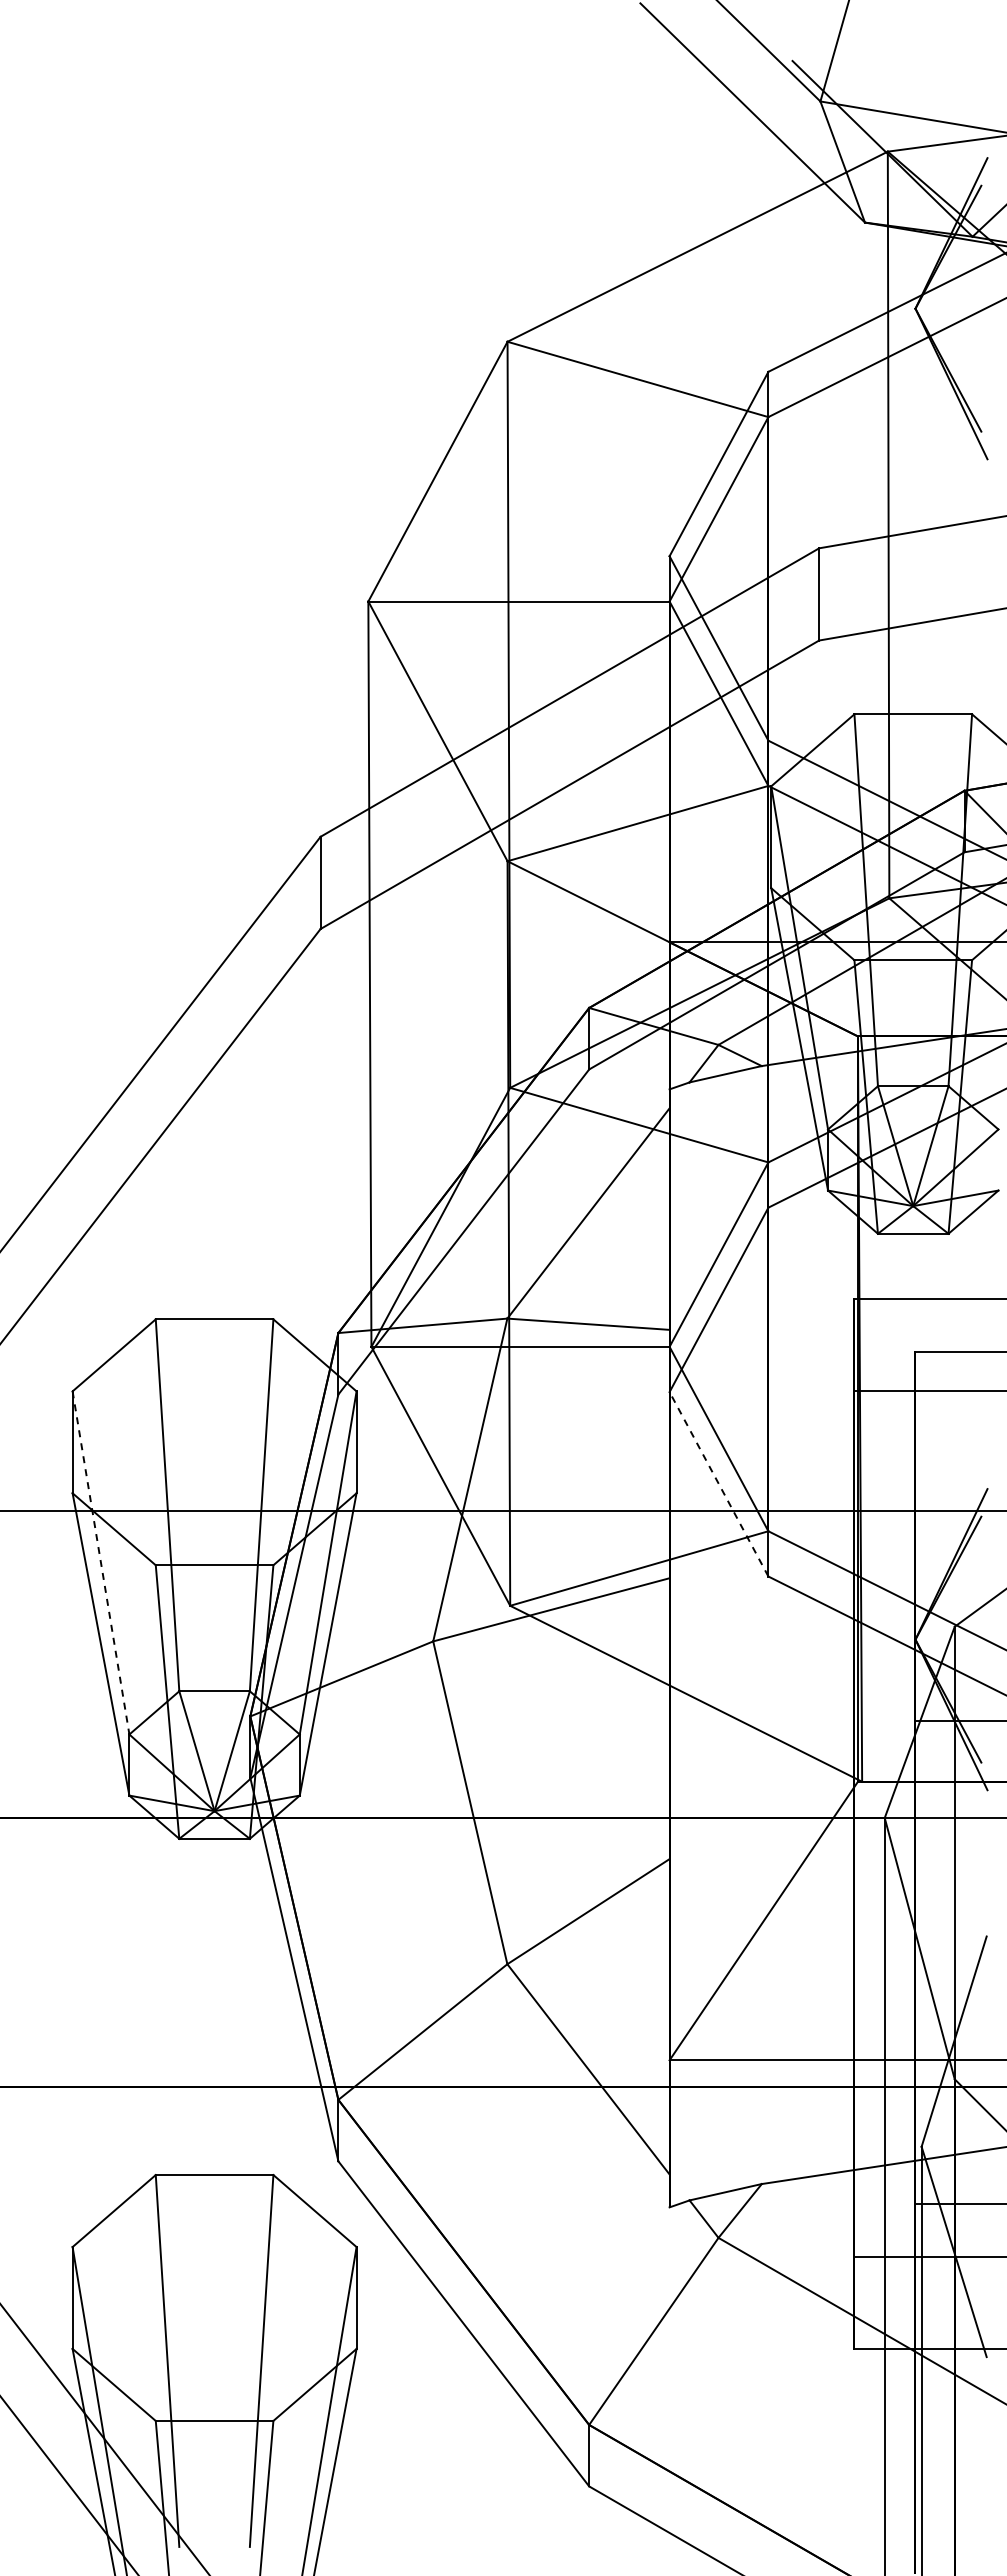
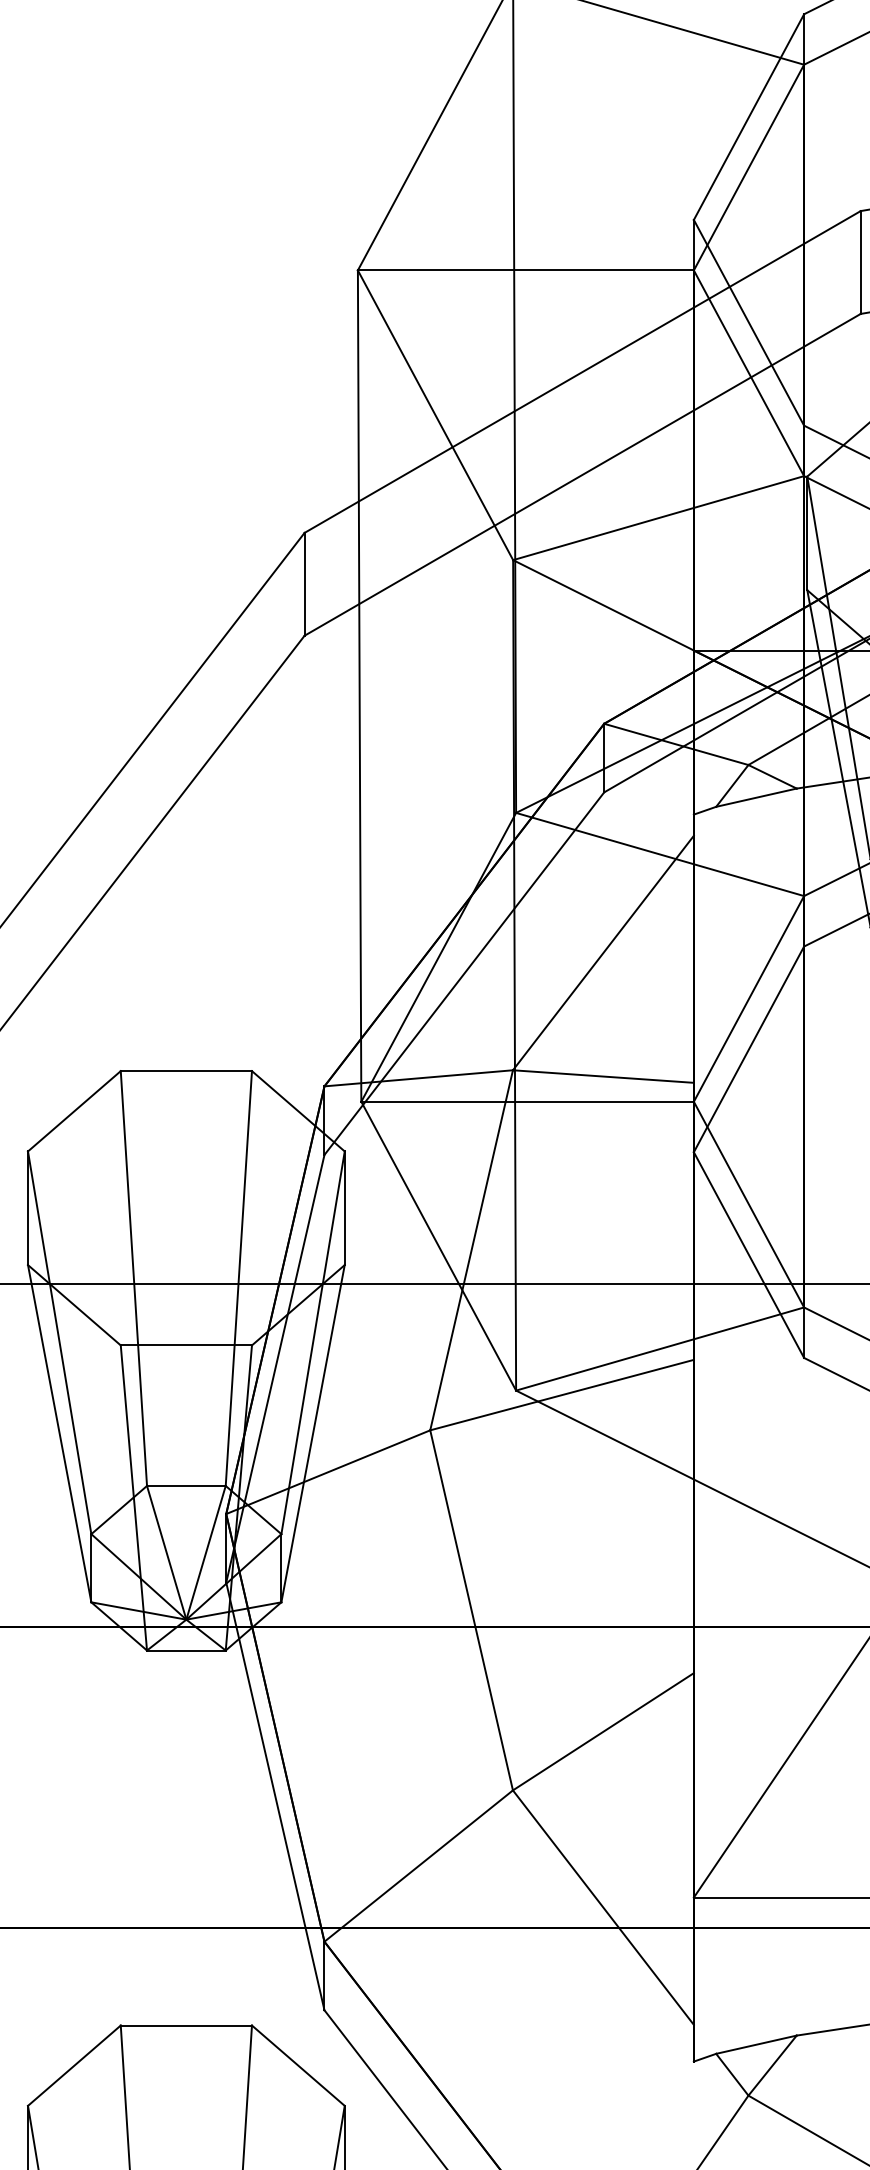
line: (719, 1484) -> (749, 1255), dashed -> solid
line: (101, 1562) -> (60, 1342), dashed -> solid

